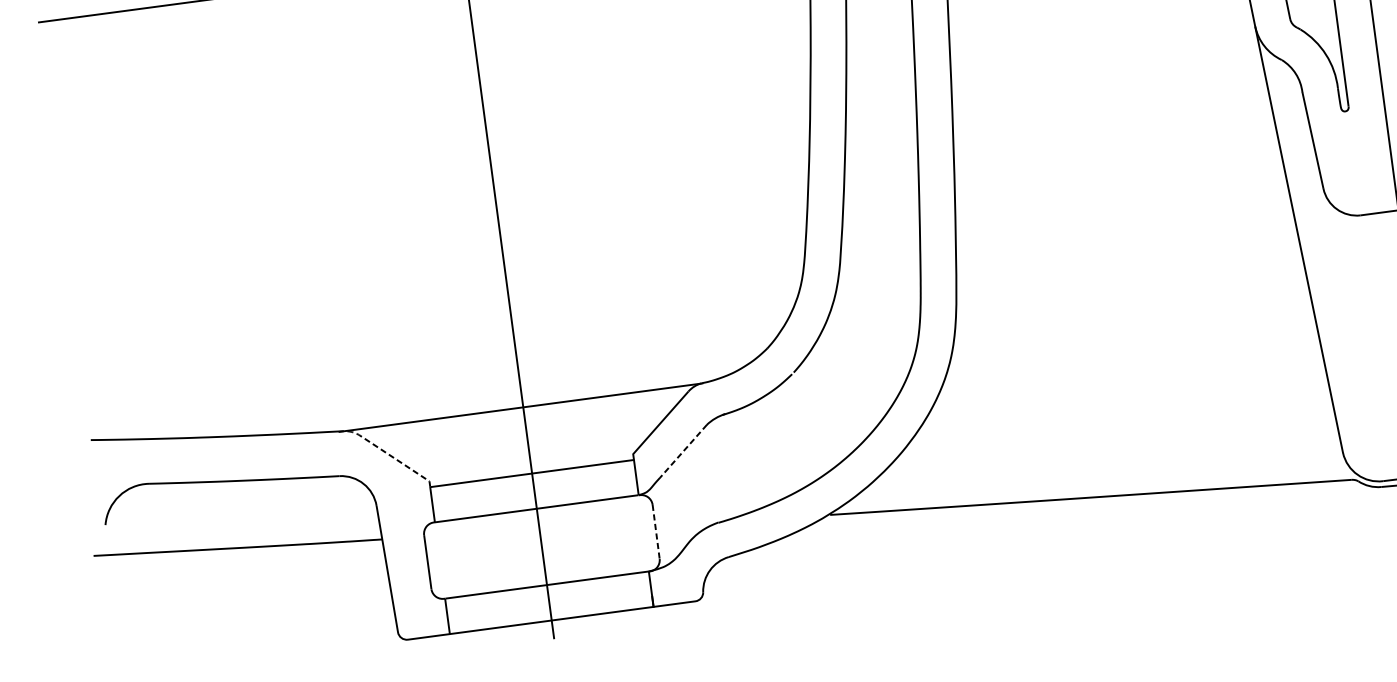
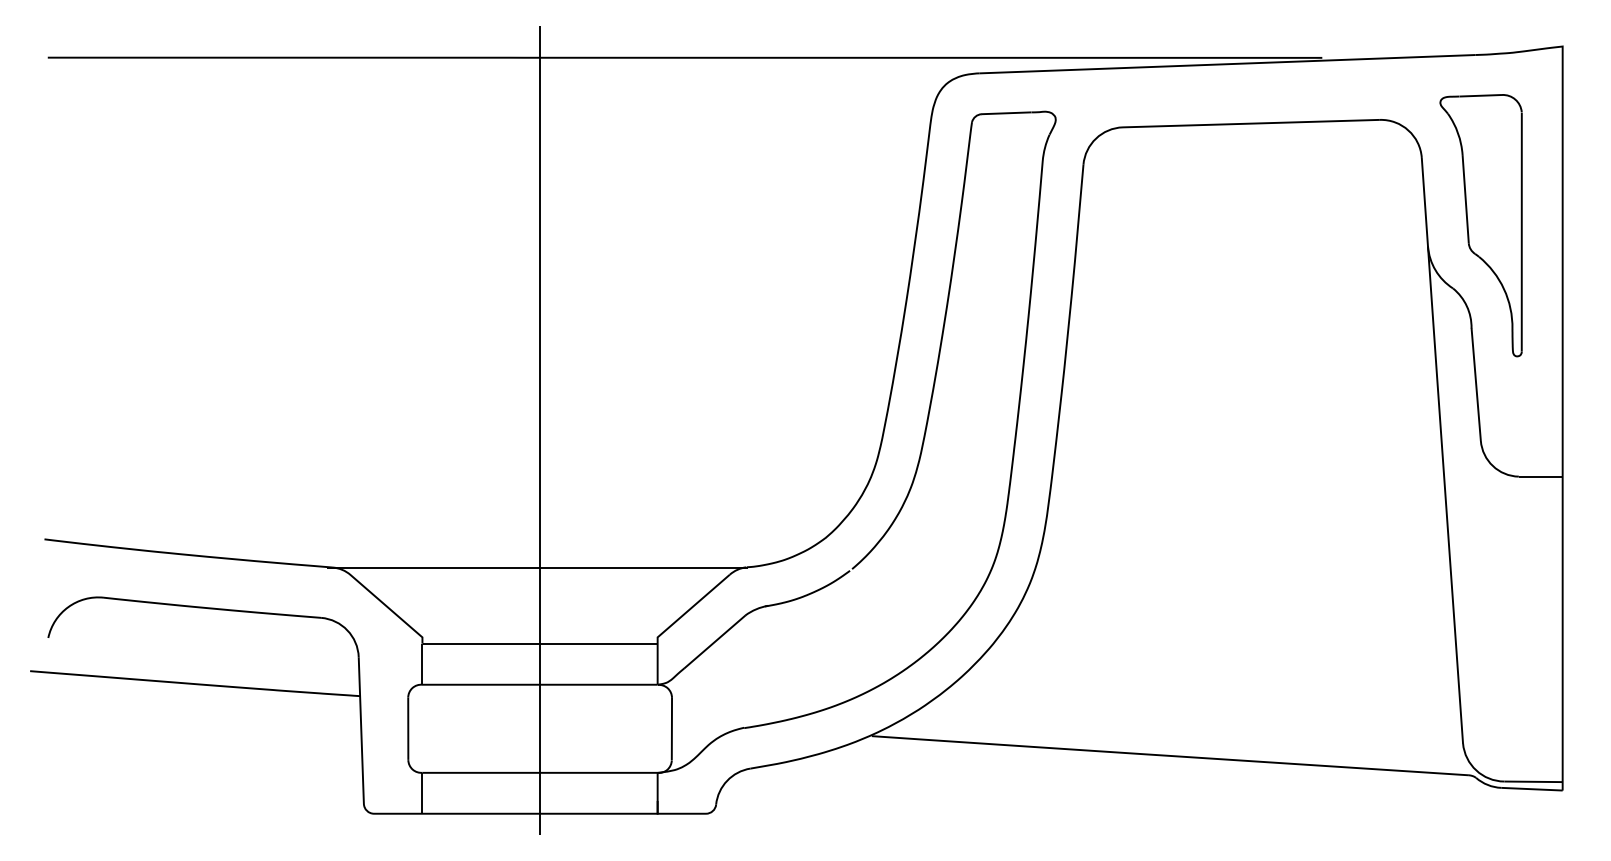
line: (683, 451) -> (715, 641), dashed -> solid
line: (388, 454) -> (380, 600), dashed -> solid
line: (655, 532) -> (671, 729), dashed -> solid

